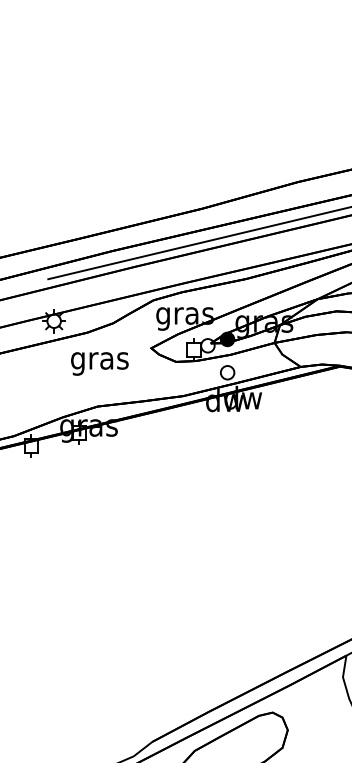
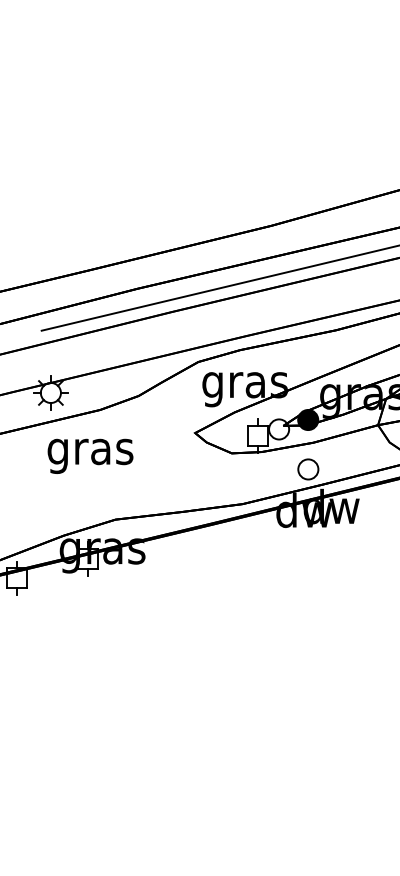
text: (99, 363) -> (89, 455), moved

